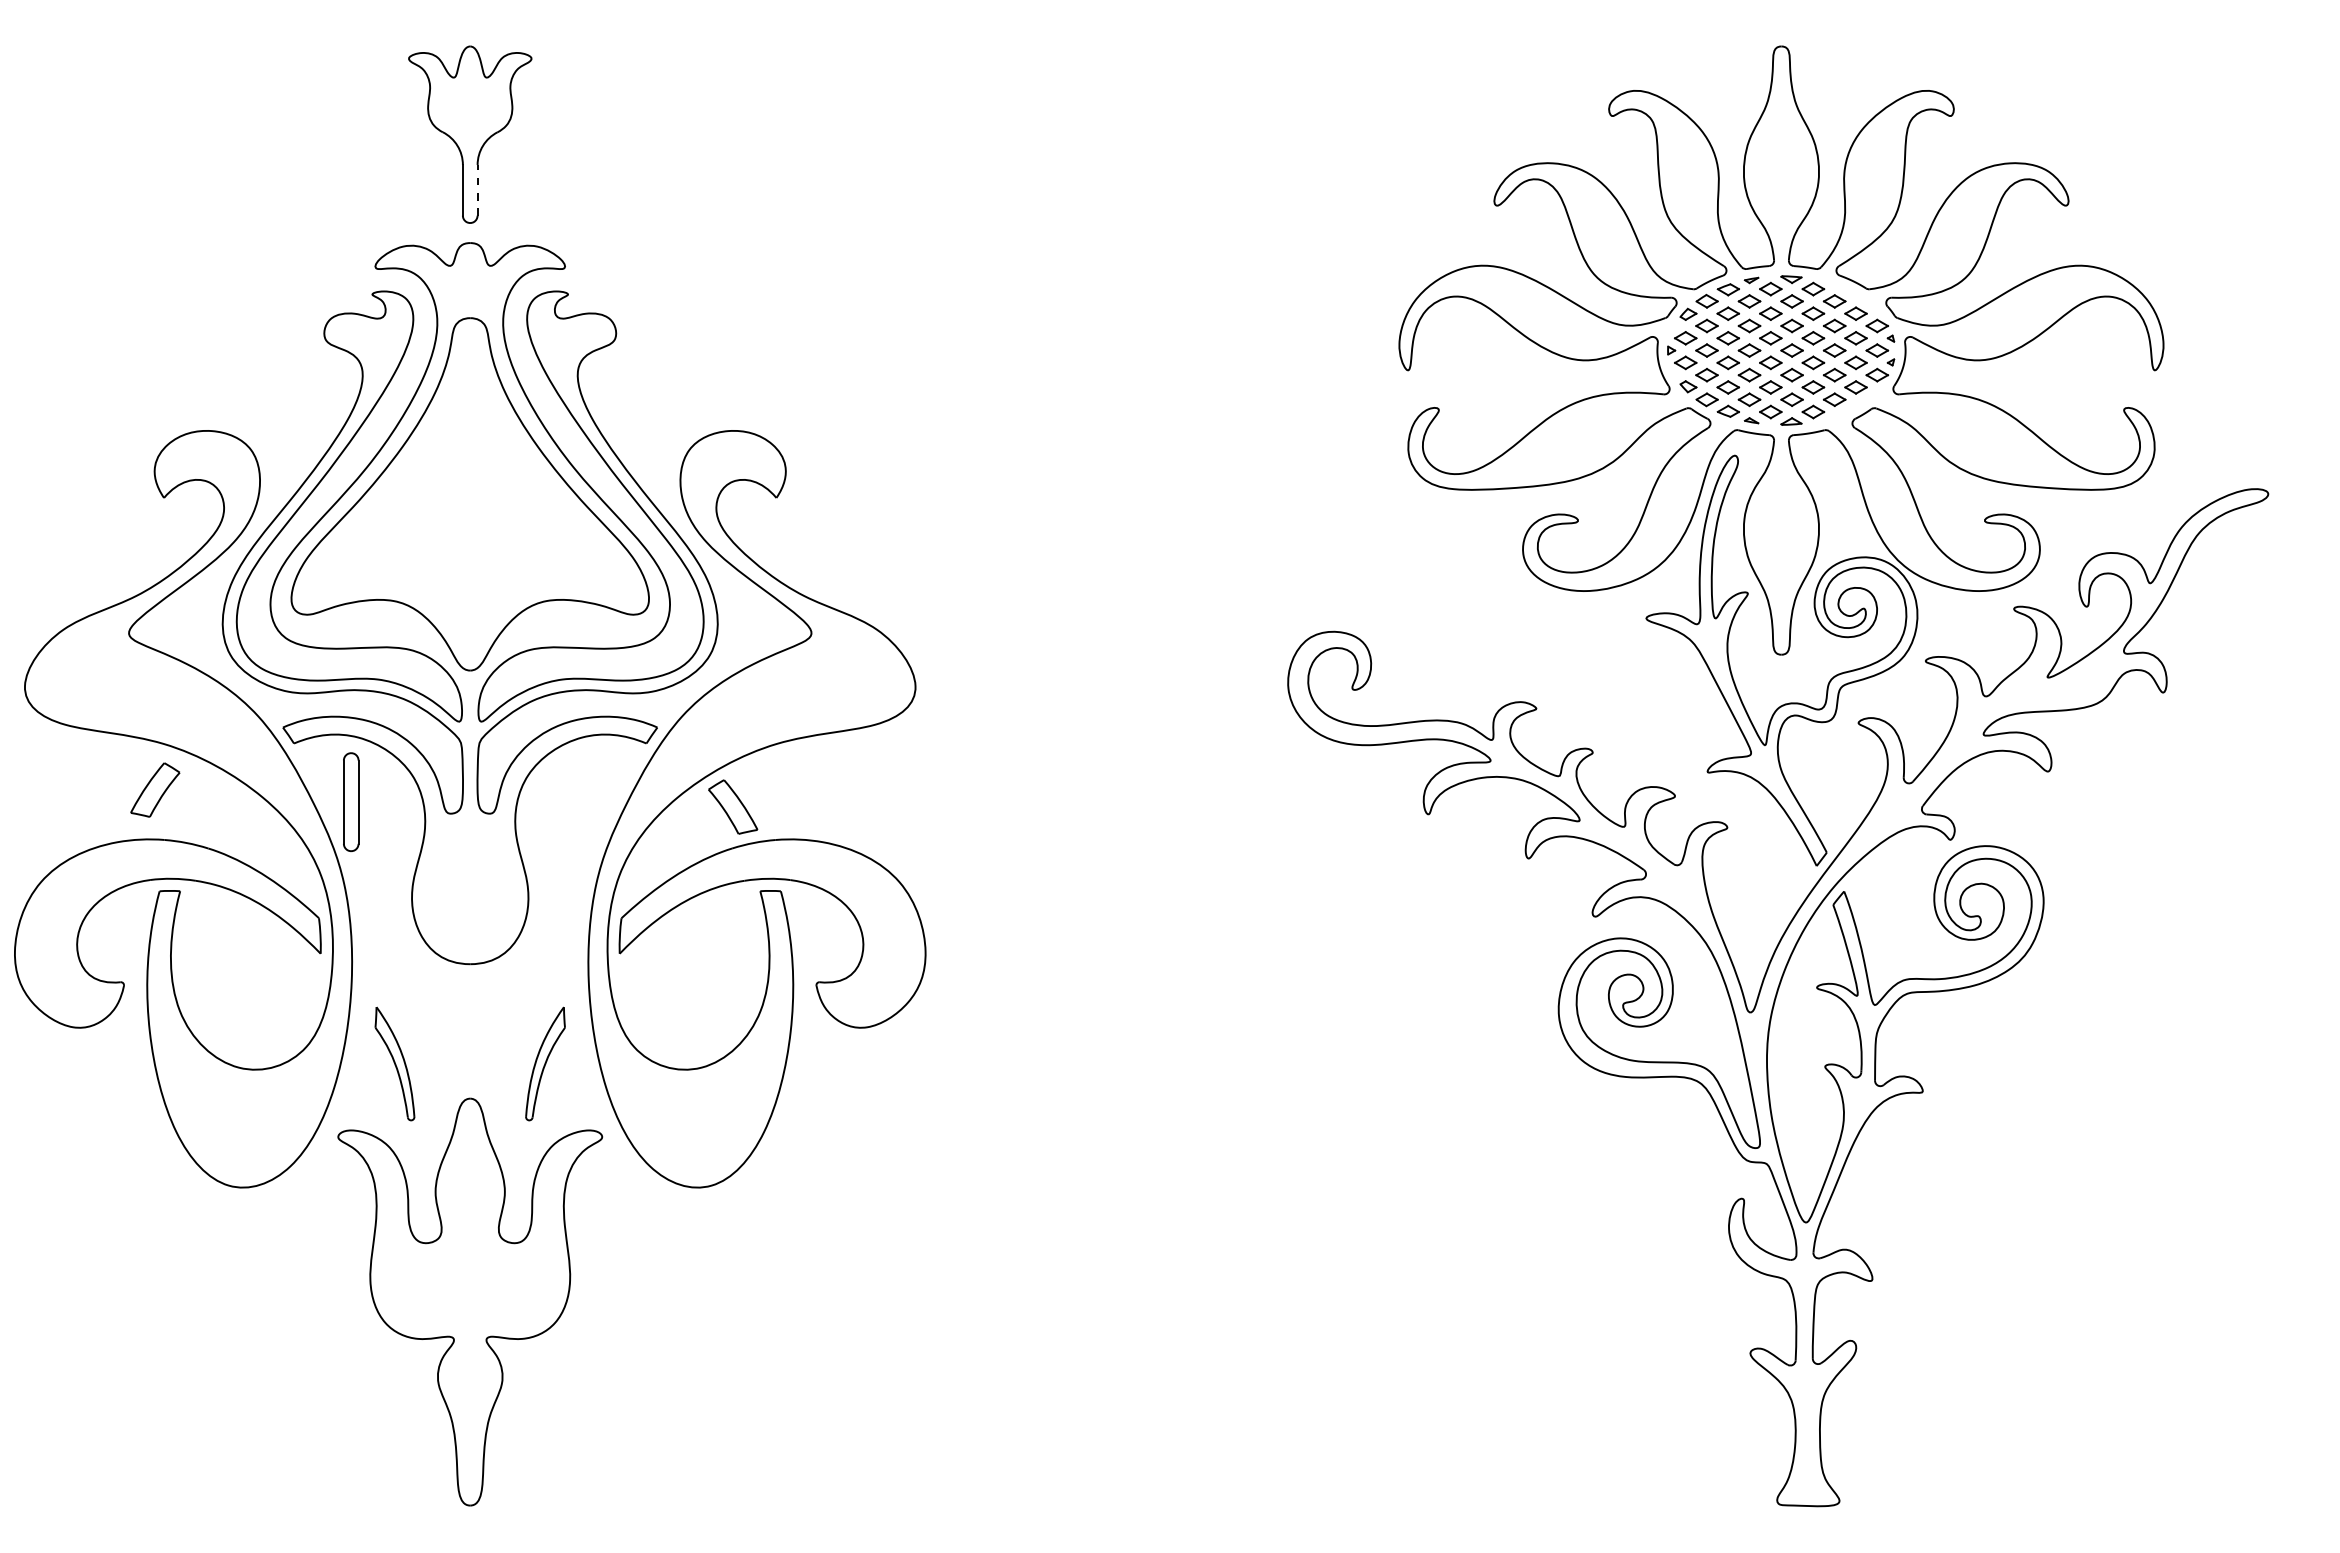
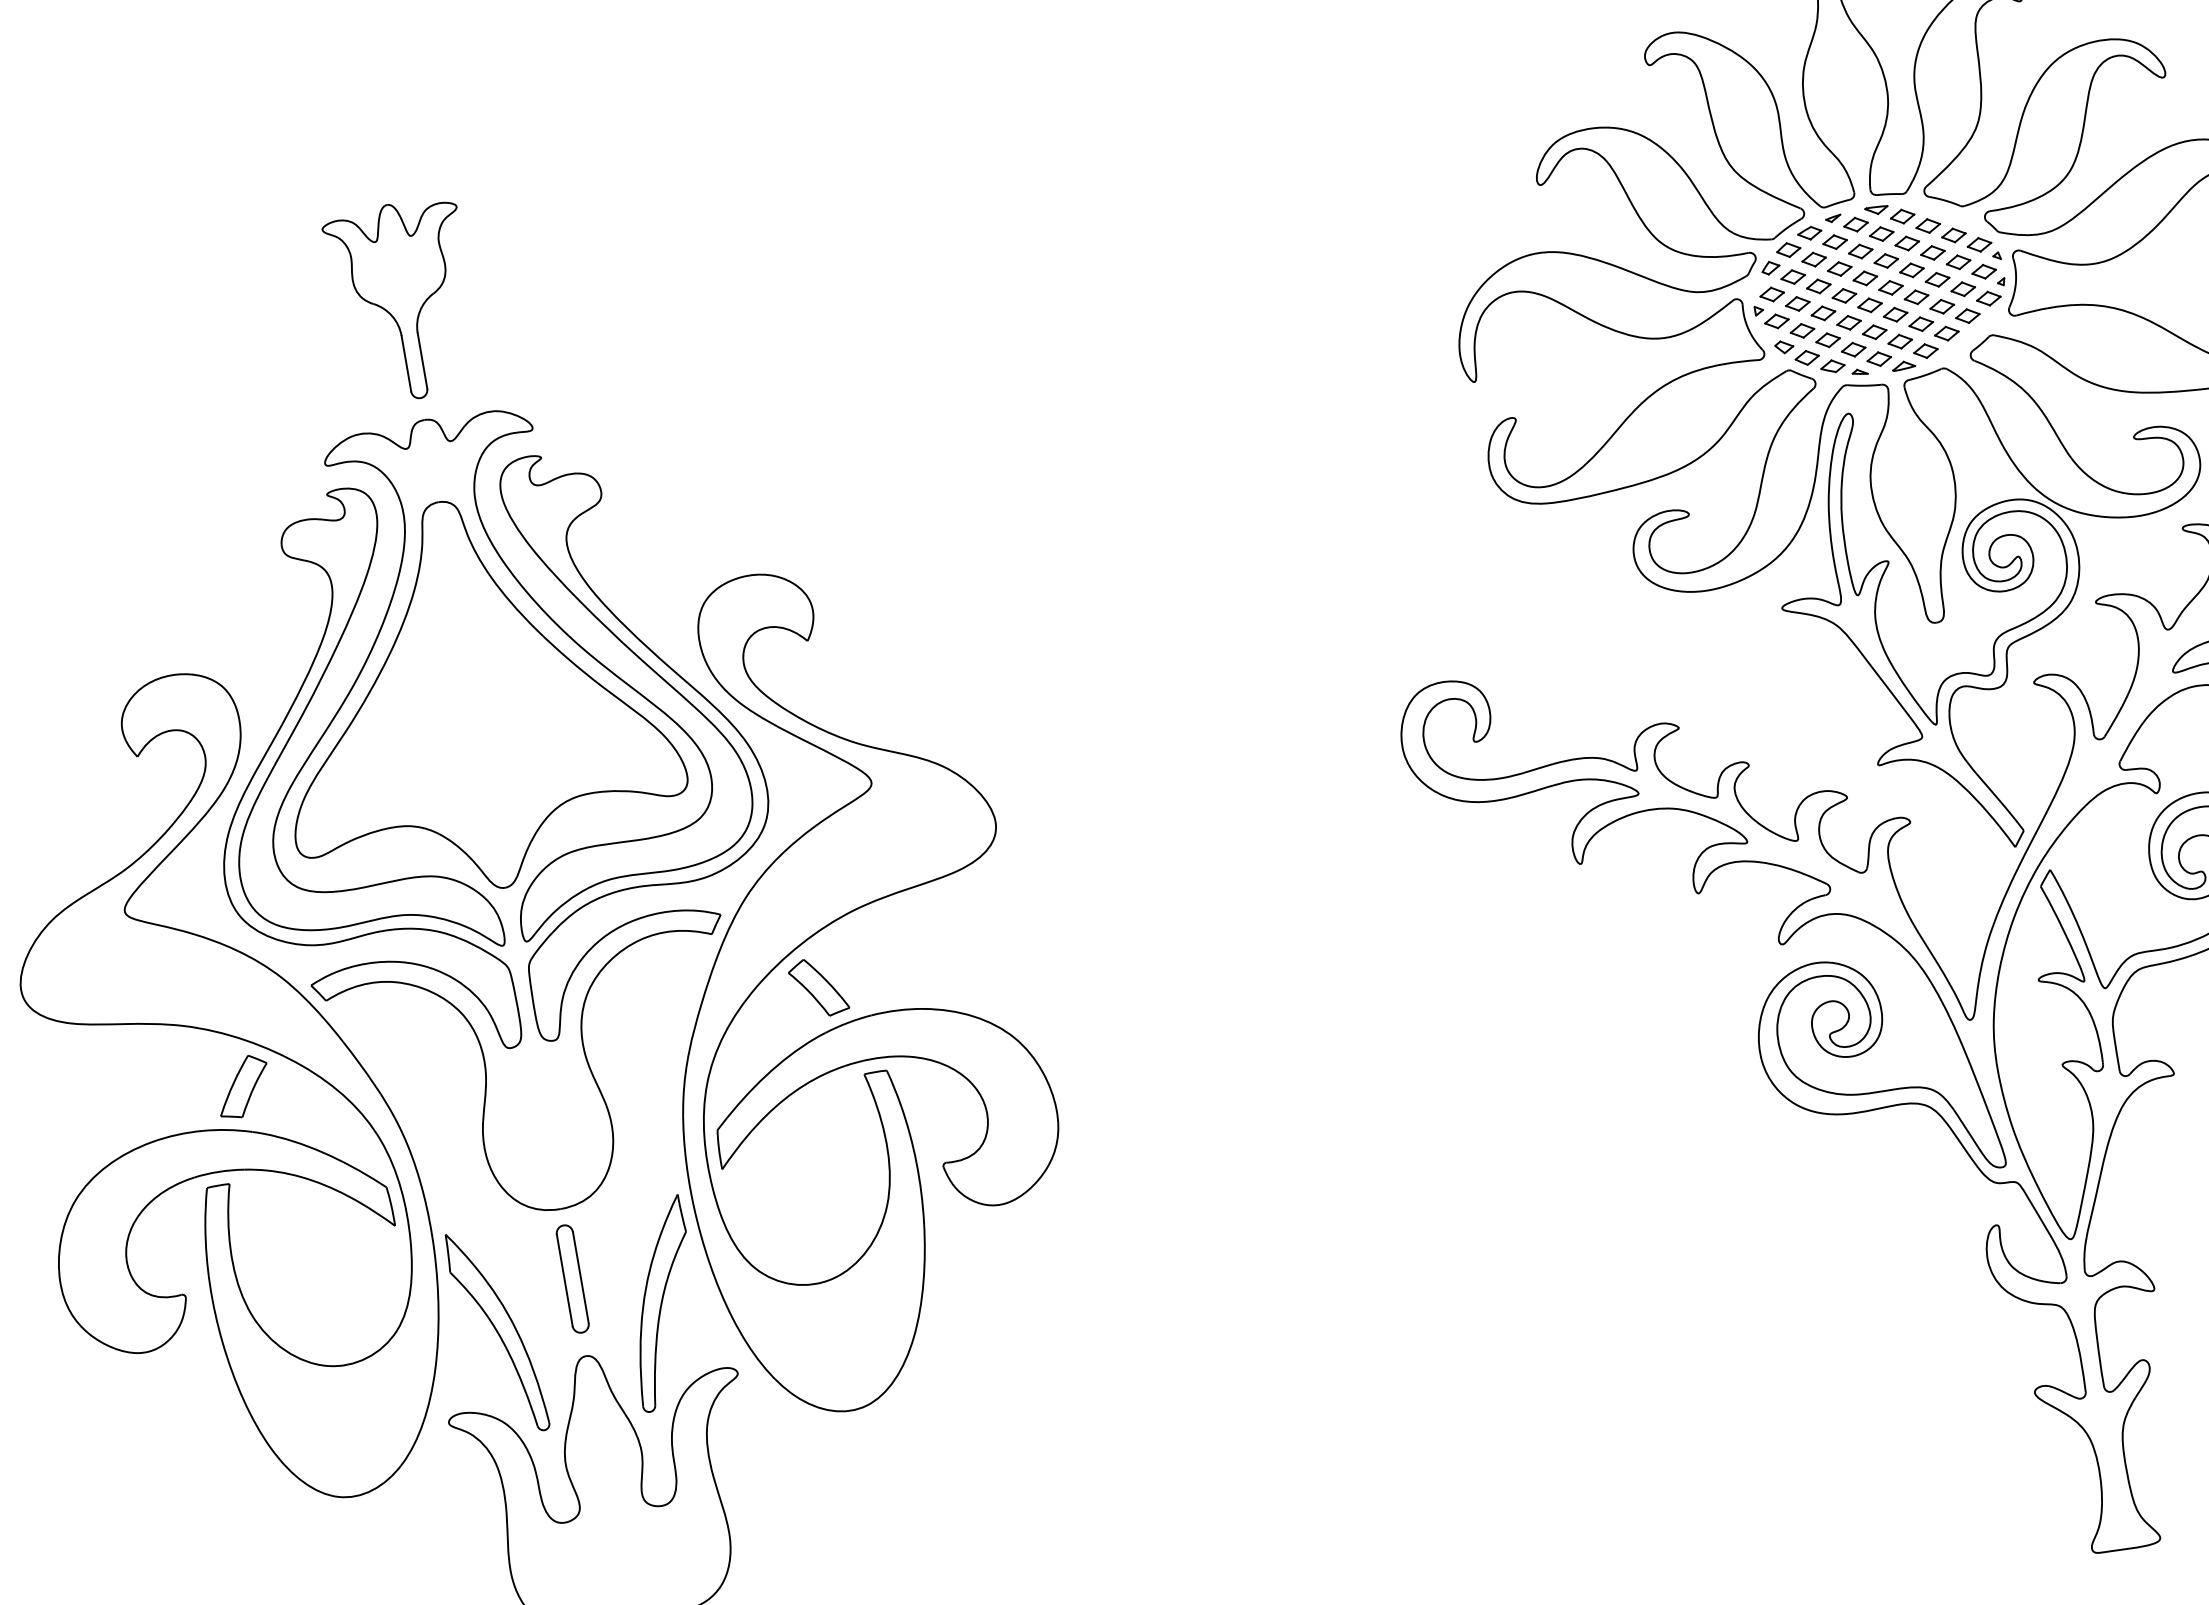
line: (477, 189) -> (422, 360), dashed -> solid
part: (155, 789) -> (243, 1086), moved
part: (351, 802) -> (573, 1279), moved
part: (394, 1063) -> (496, 1332), size x1.67
part: (545, 1063) -> (661, 1303), size x1.67

